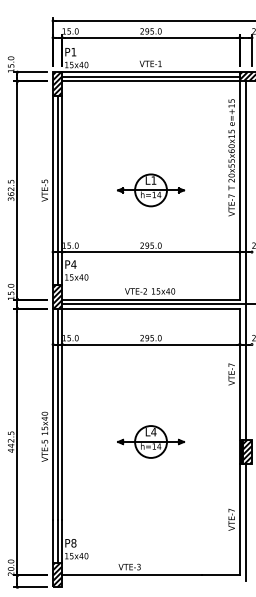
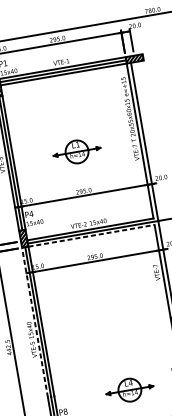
line: (151, 308) -> (91, 235), solid -> dashed
line: (53, 413) -> (35, 322), solid -> dashed
part: (150, 441) -> (129, 389), moved

